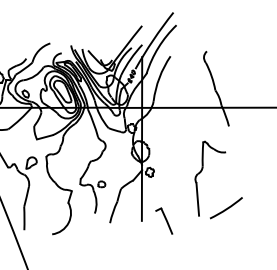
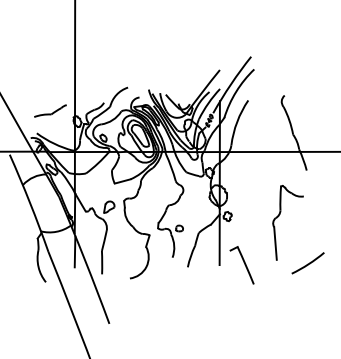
arc: (225, 208) -> (307, 263), moved
part: (163, 221) -> (241, 265), size x1.43

